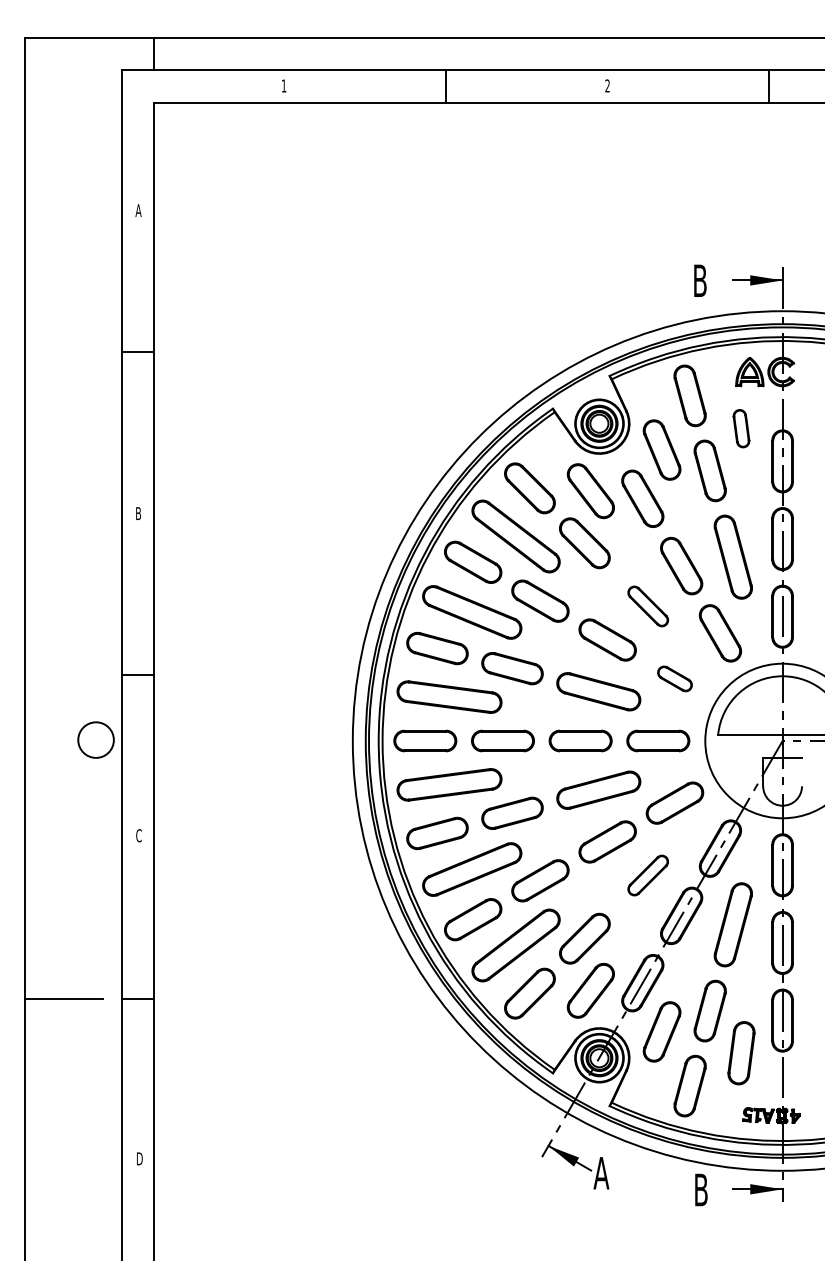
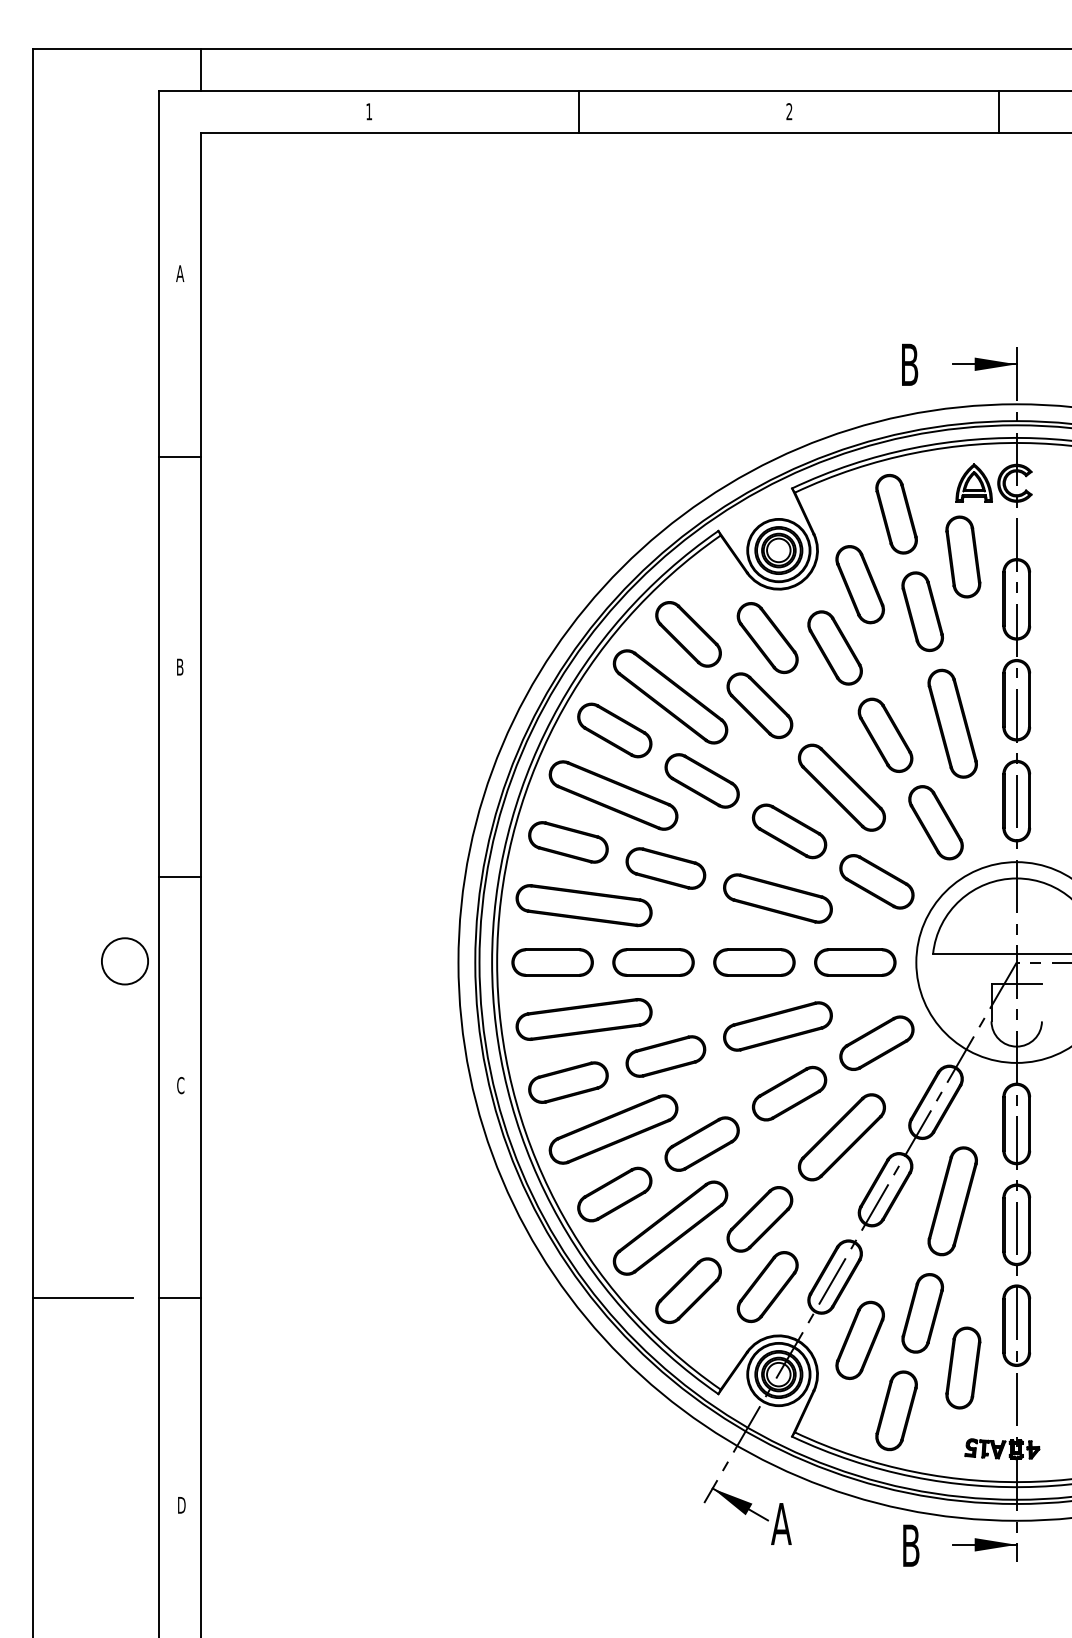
part: (741, 428) -> (963, 556), size x1.67
part: (648, 606) -> (842, 787), size x1.67
part: (674, 678) -> (876, 881), size x1.67
part: (648, 875) -> (842, 1137), size x1.67

